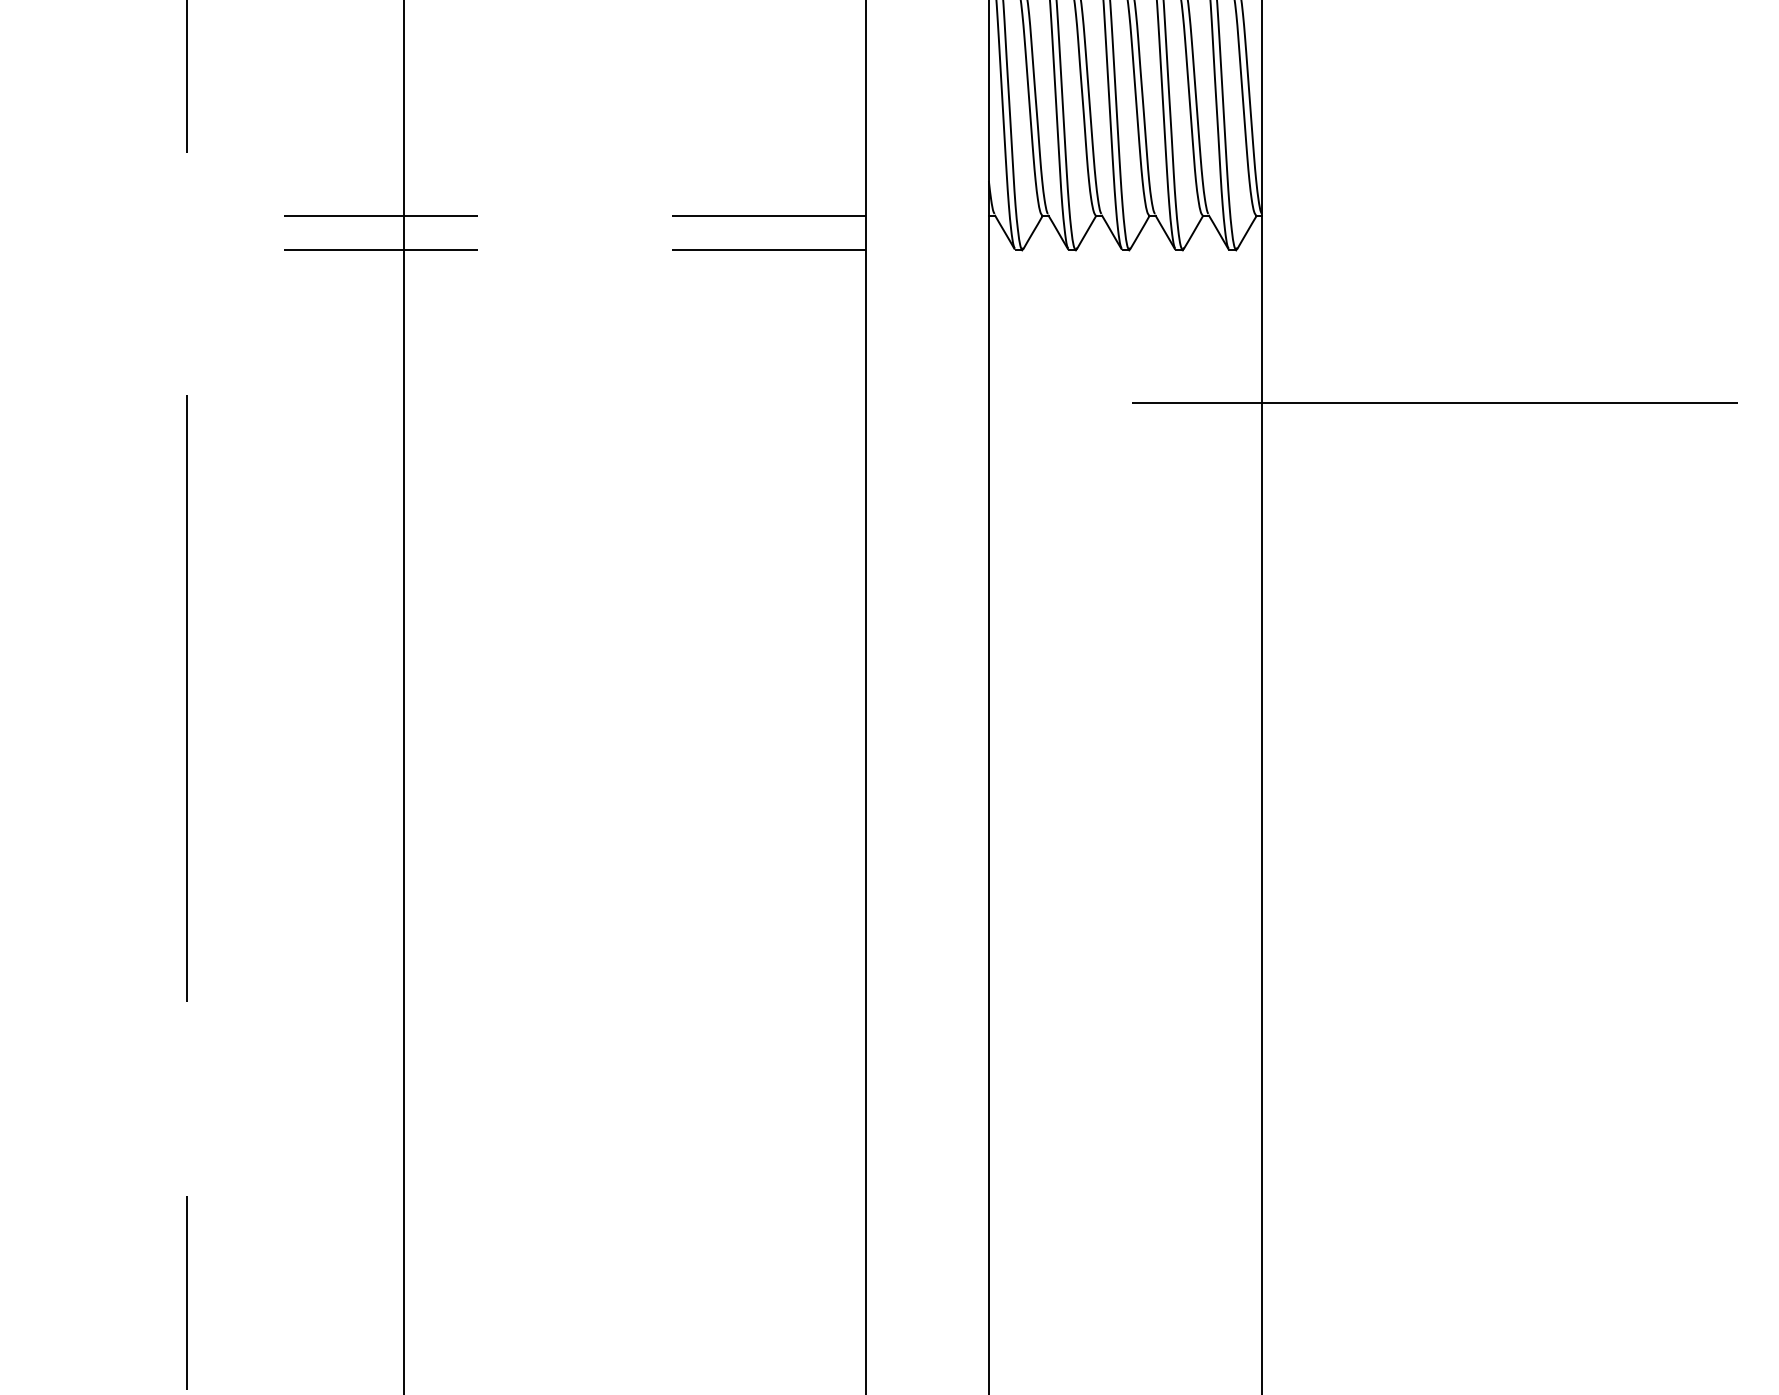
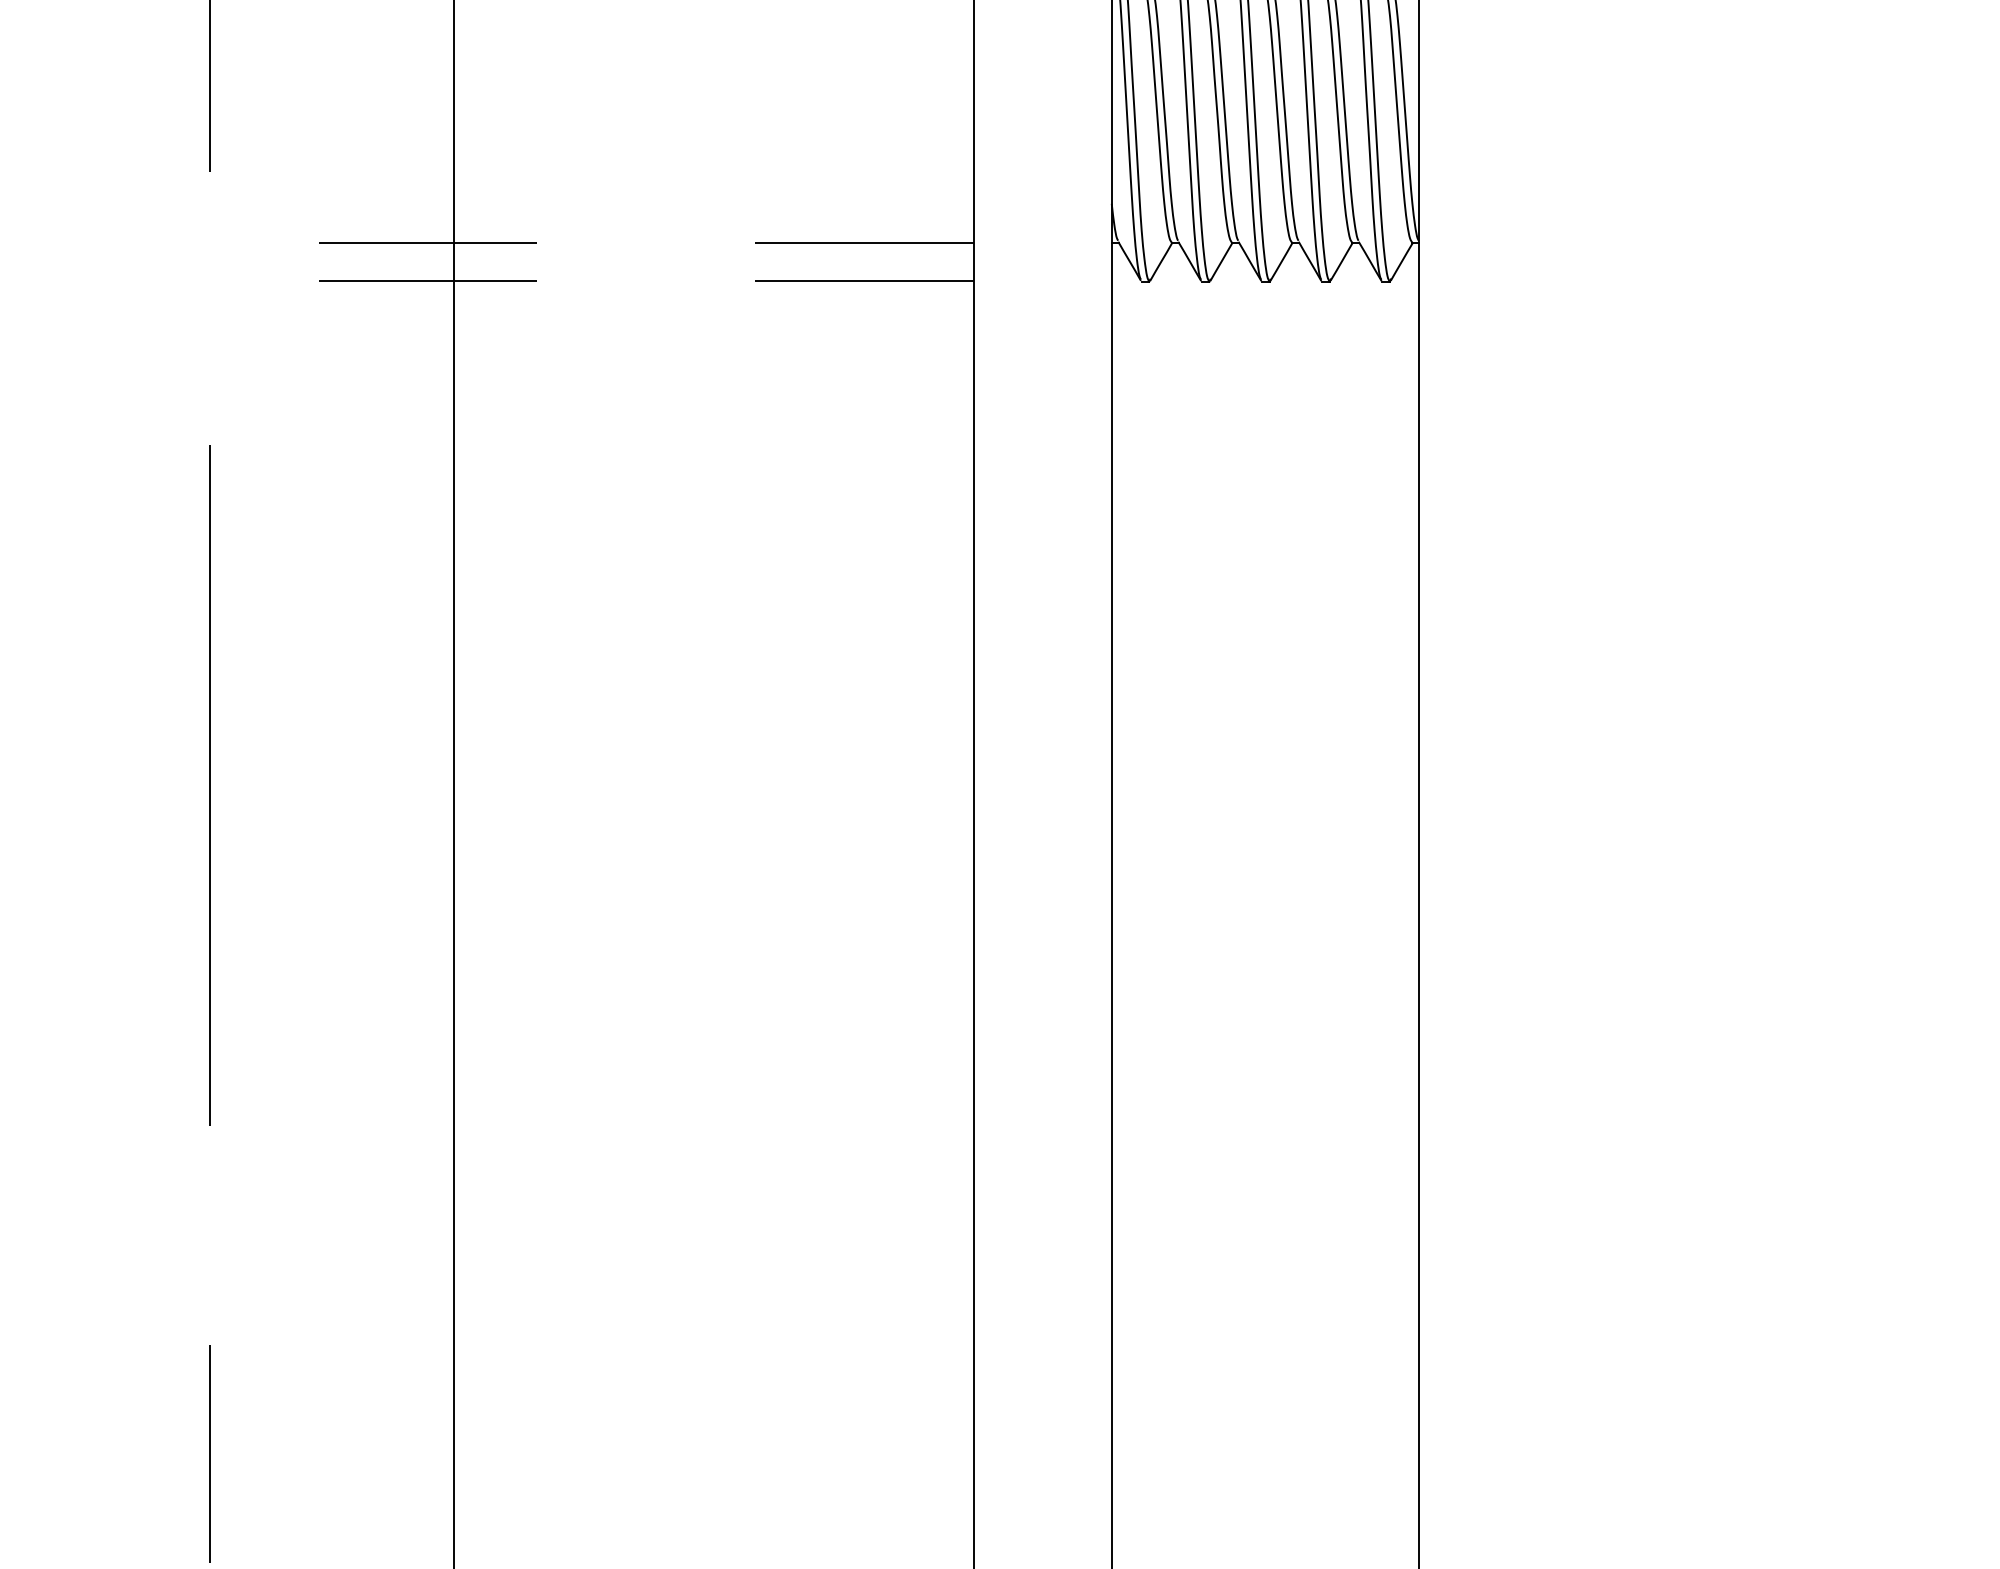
line: (1436, 403) -> (1615, 453), removed

